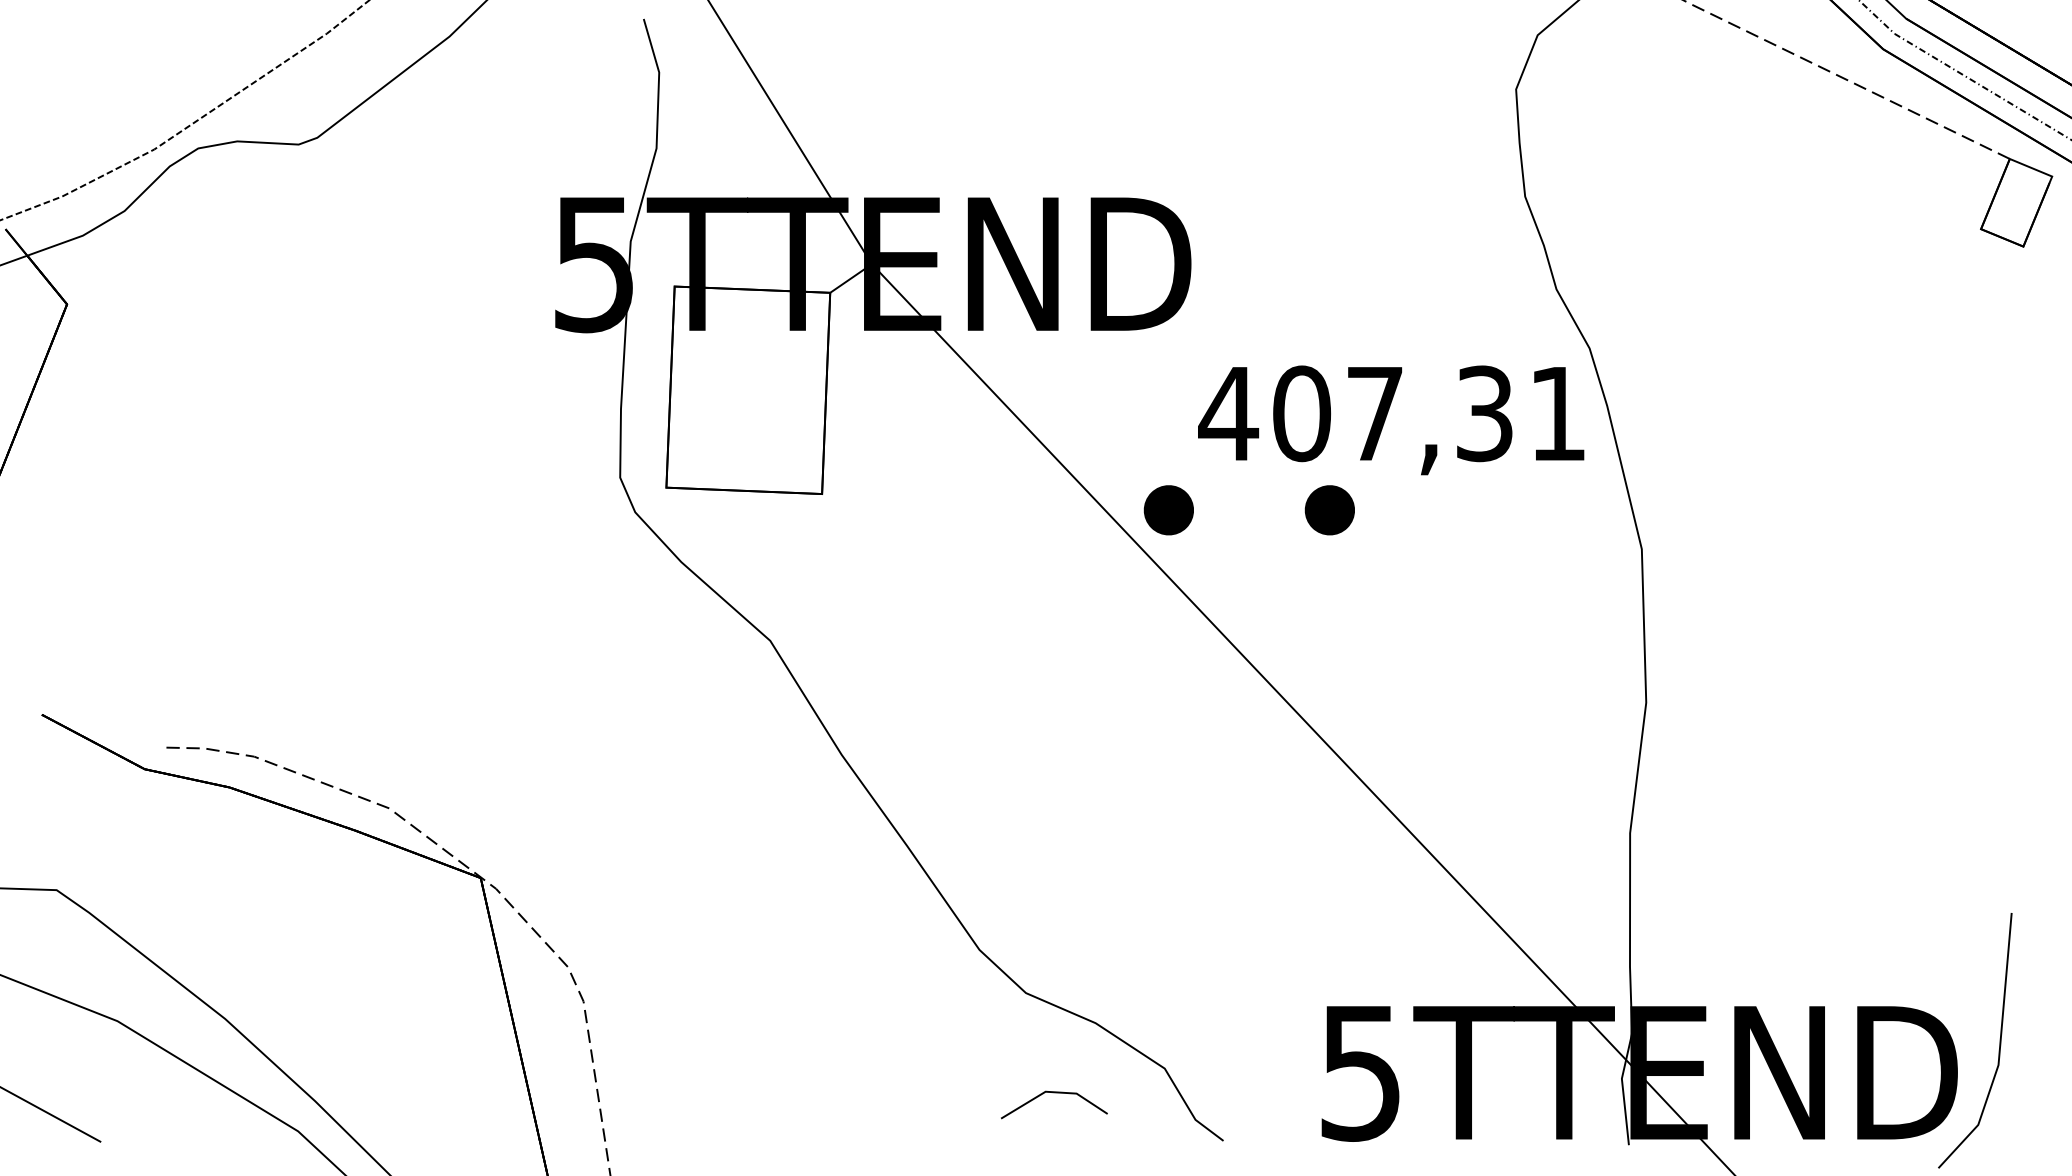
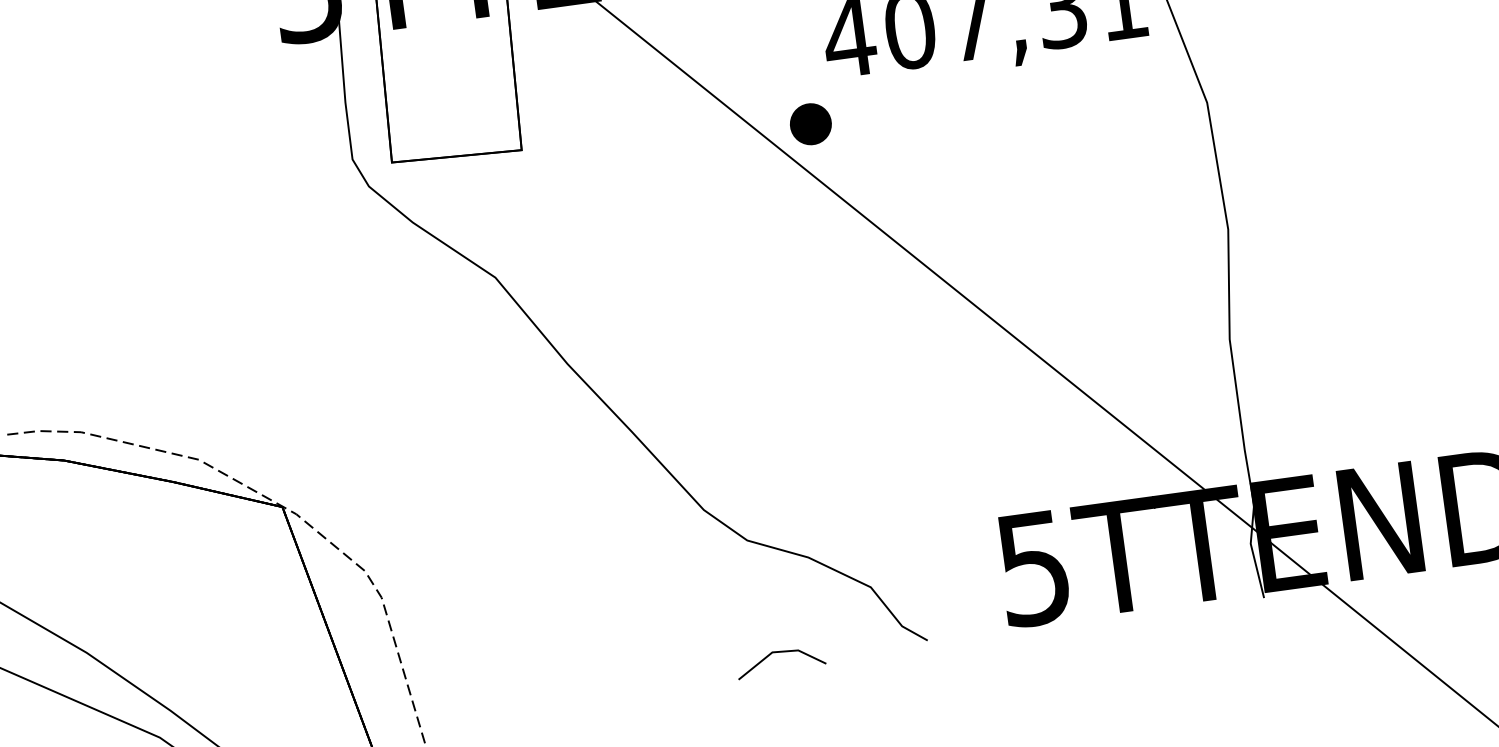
part: (1329, 510) -> (943, 106), removed
line: (1054, 1093) -> (779, 652), moved

